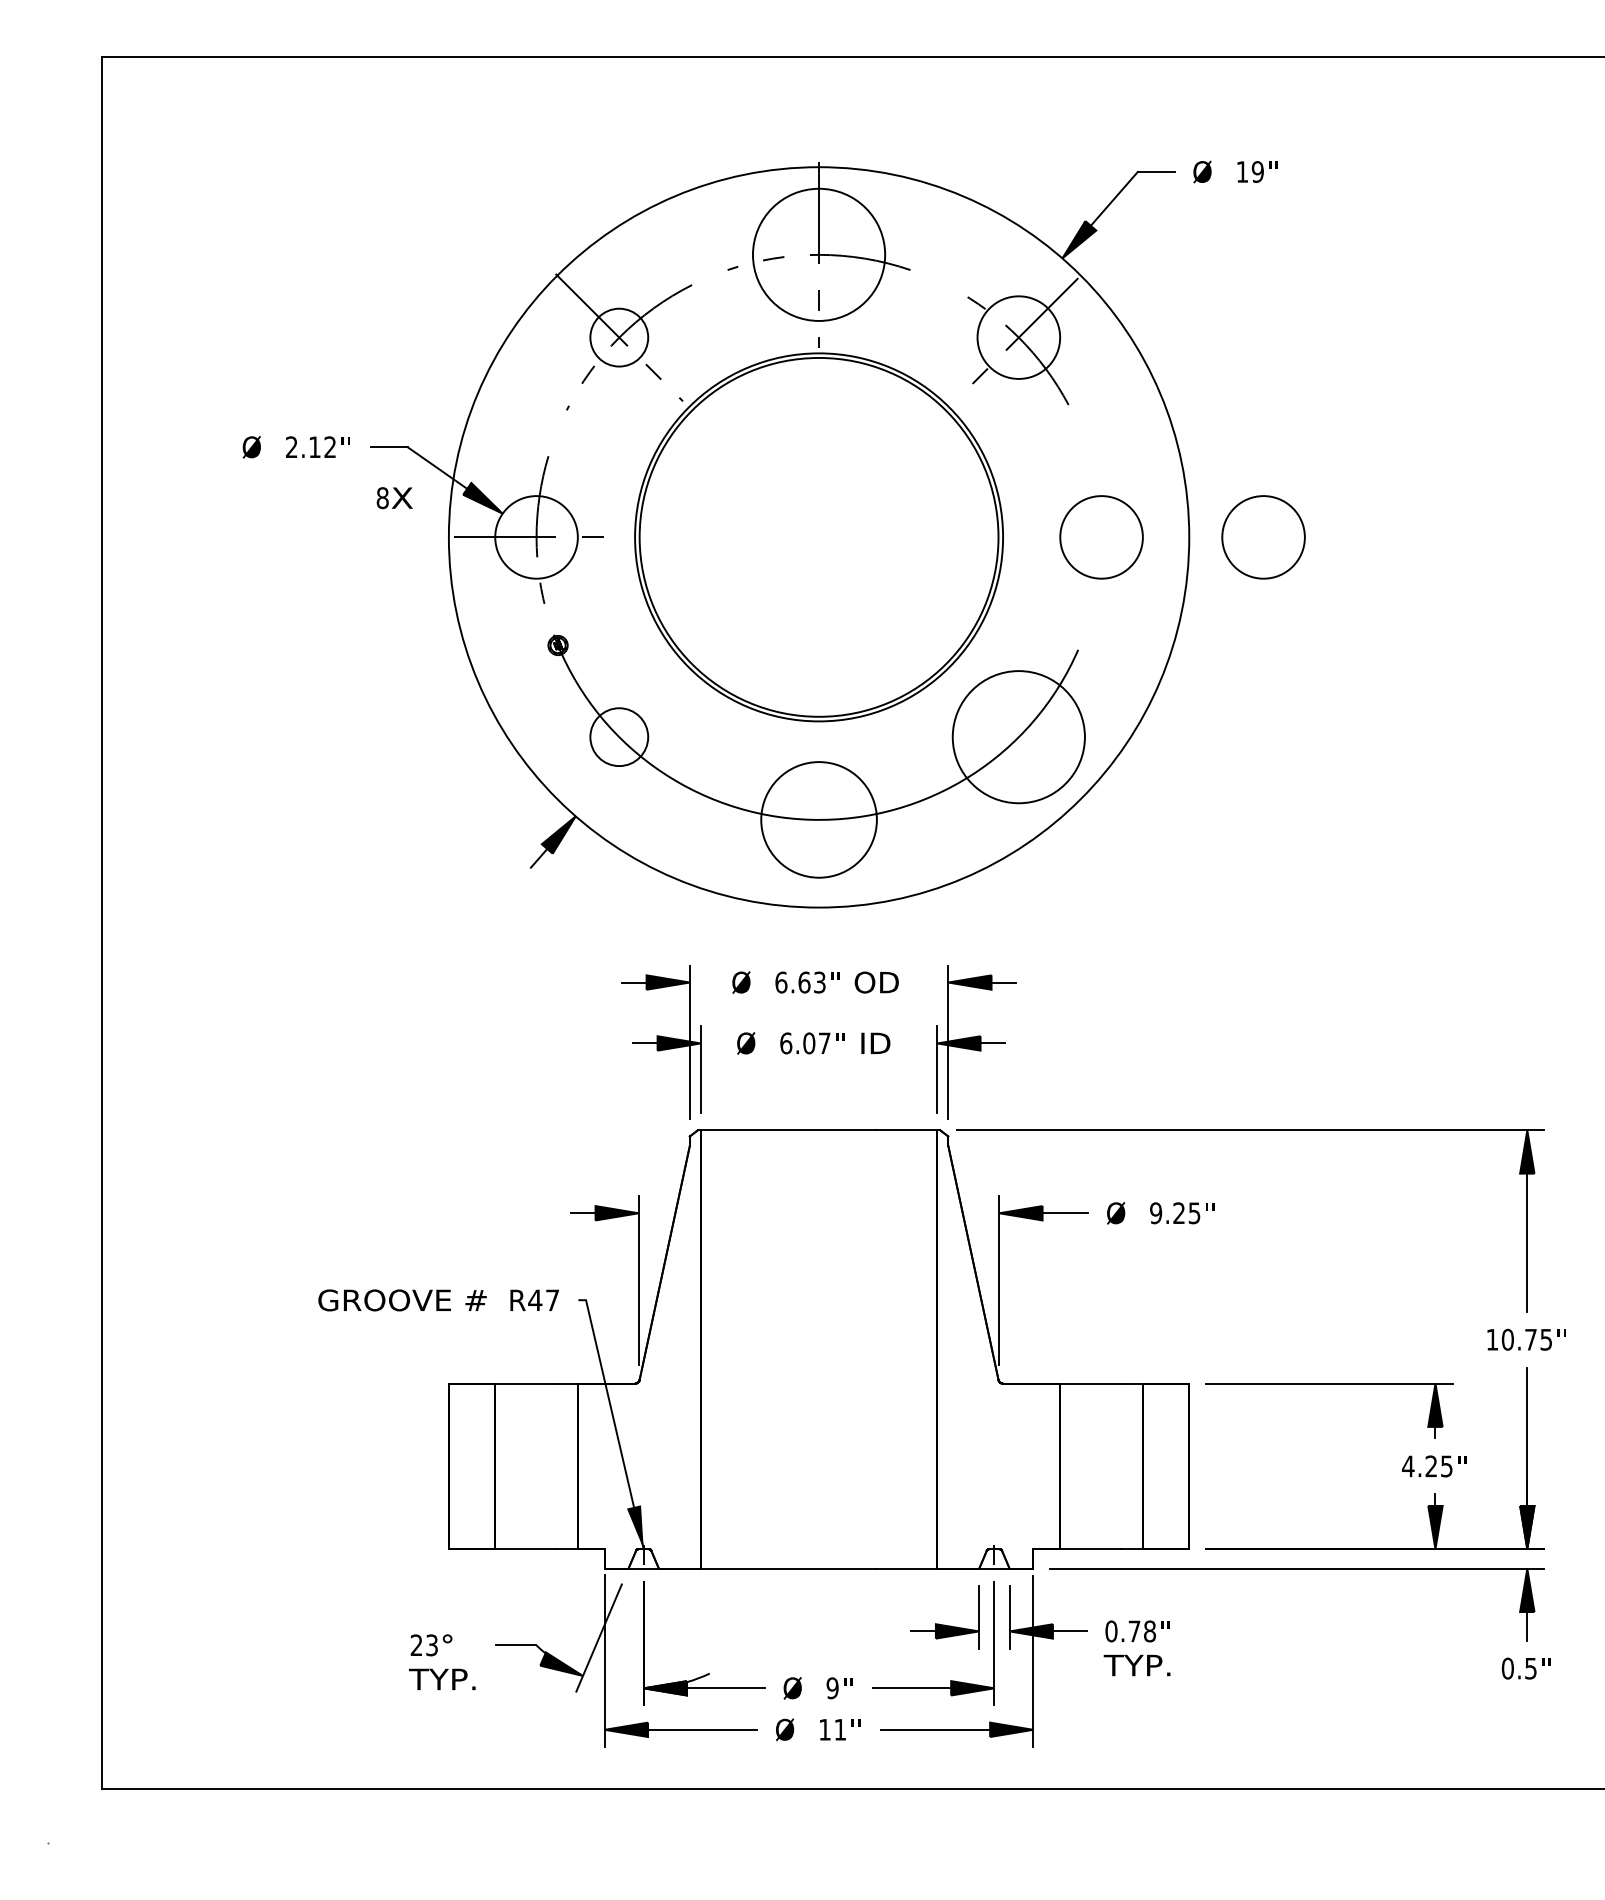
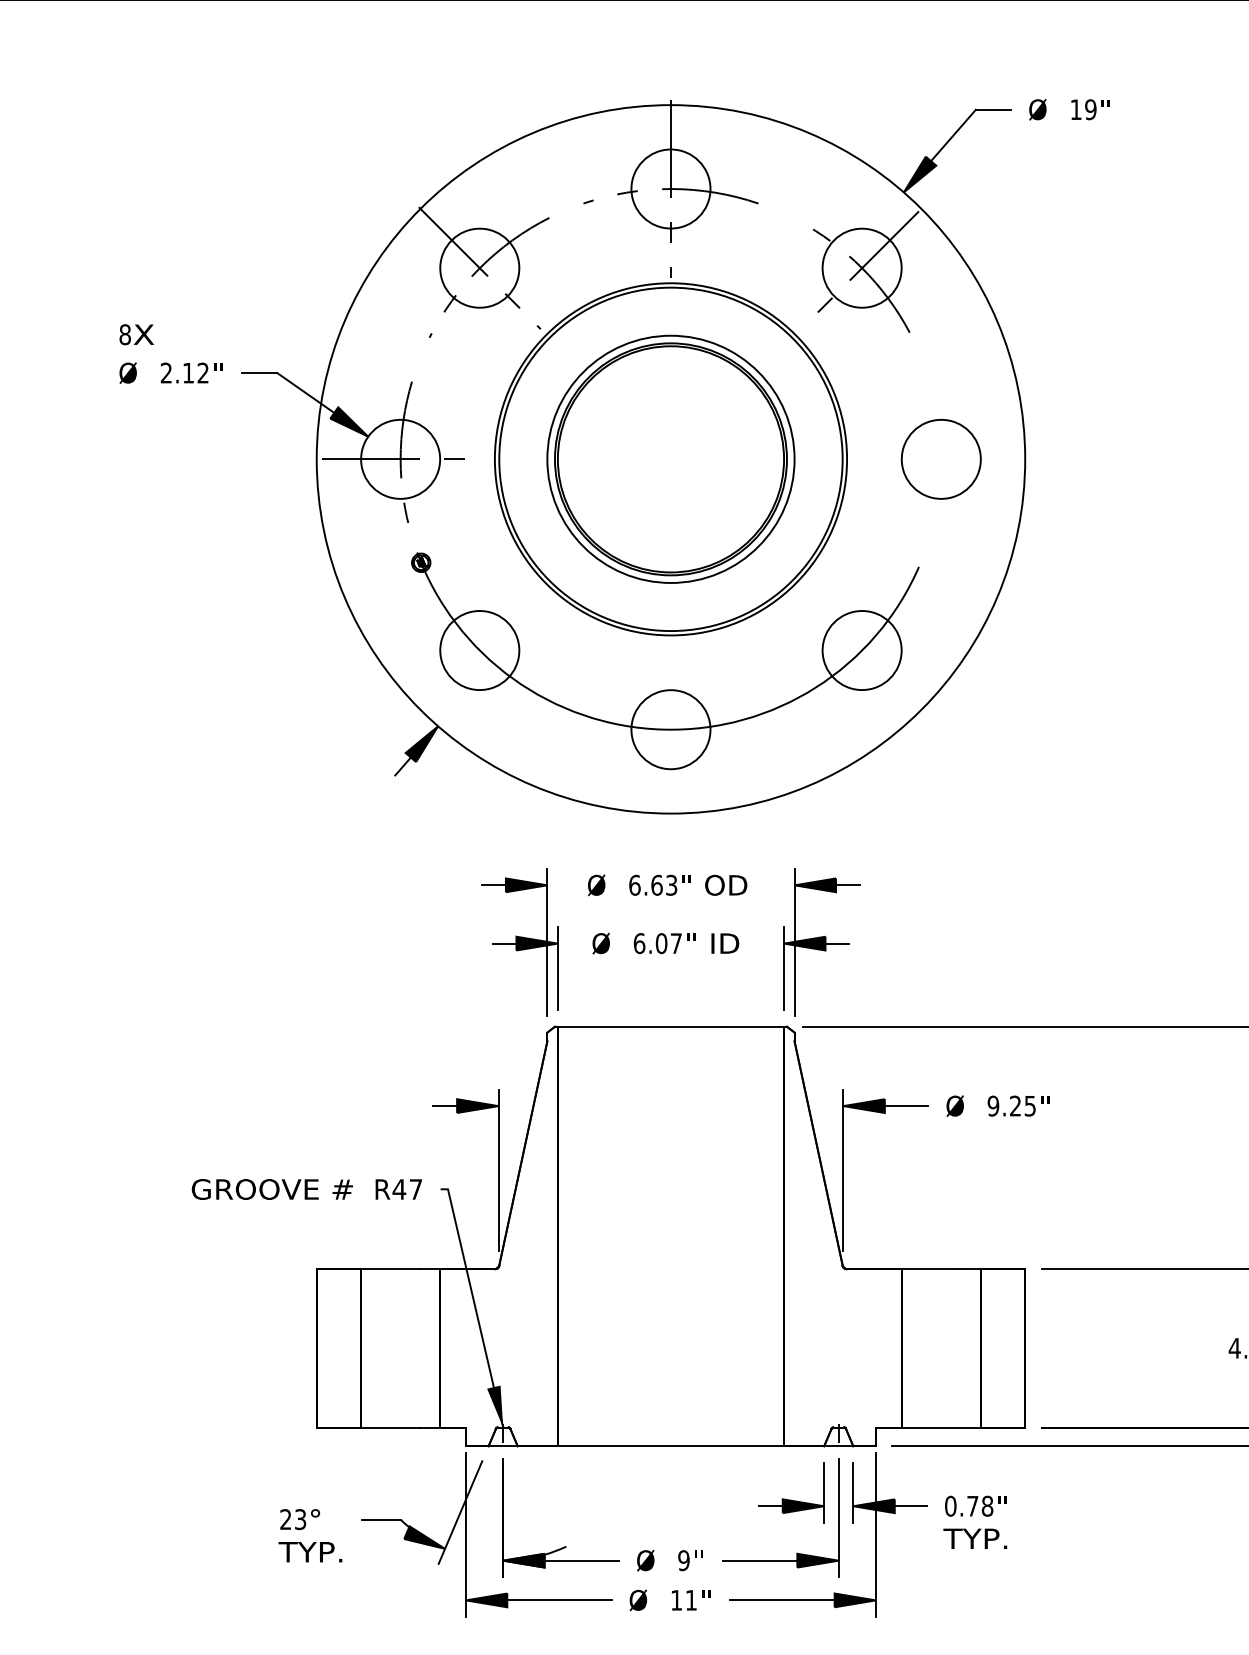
circle: (818, 254) -> (670, 188), size x0.62
circle: (619, 337) -> (479, 268), size x1.43
text: (394, 498) -> (136, 335), moved
part: (819, 537) -> (671, 459), added
circle: (1263, 537) -> (1096, 459), removed
circle: (619, 736) -> (479, 649), size x1.43
circle: (1018, 736) -> (861, 649), size x0.62
circle: (818, 819) -> (670, 729), size x0.71

